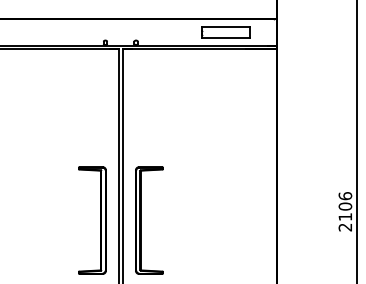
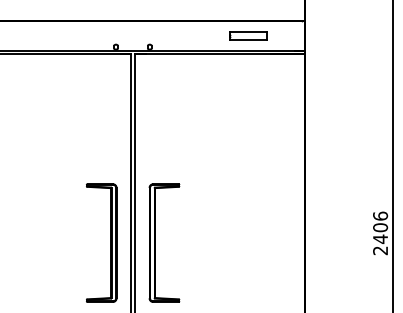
part: (225, 32) -> (248, 35), size x0.7
text: (345, 217) -> (380, 239), 2106 -> 2406

